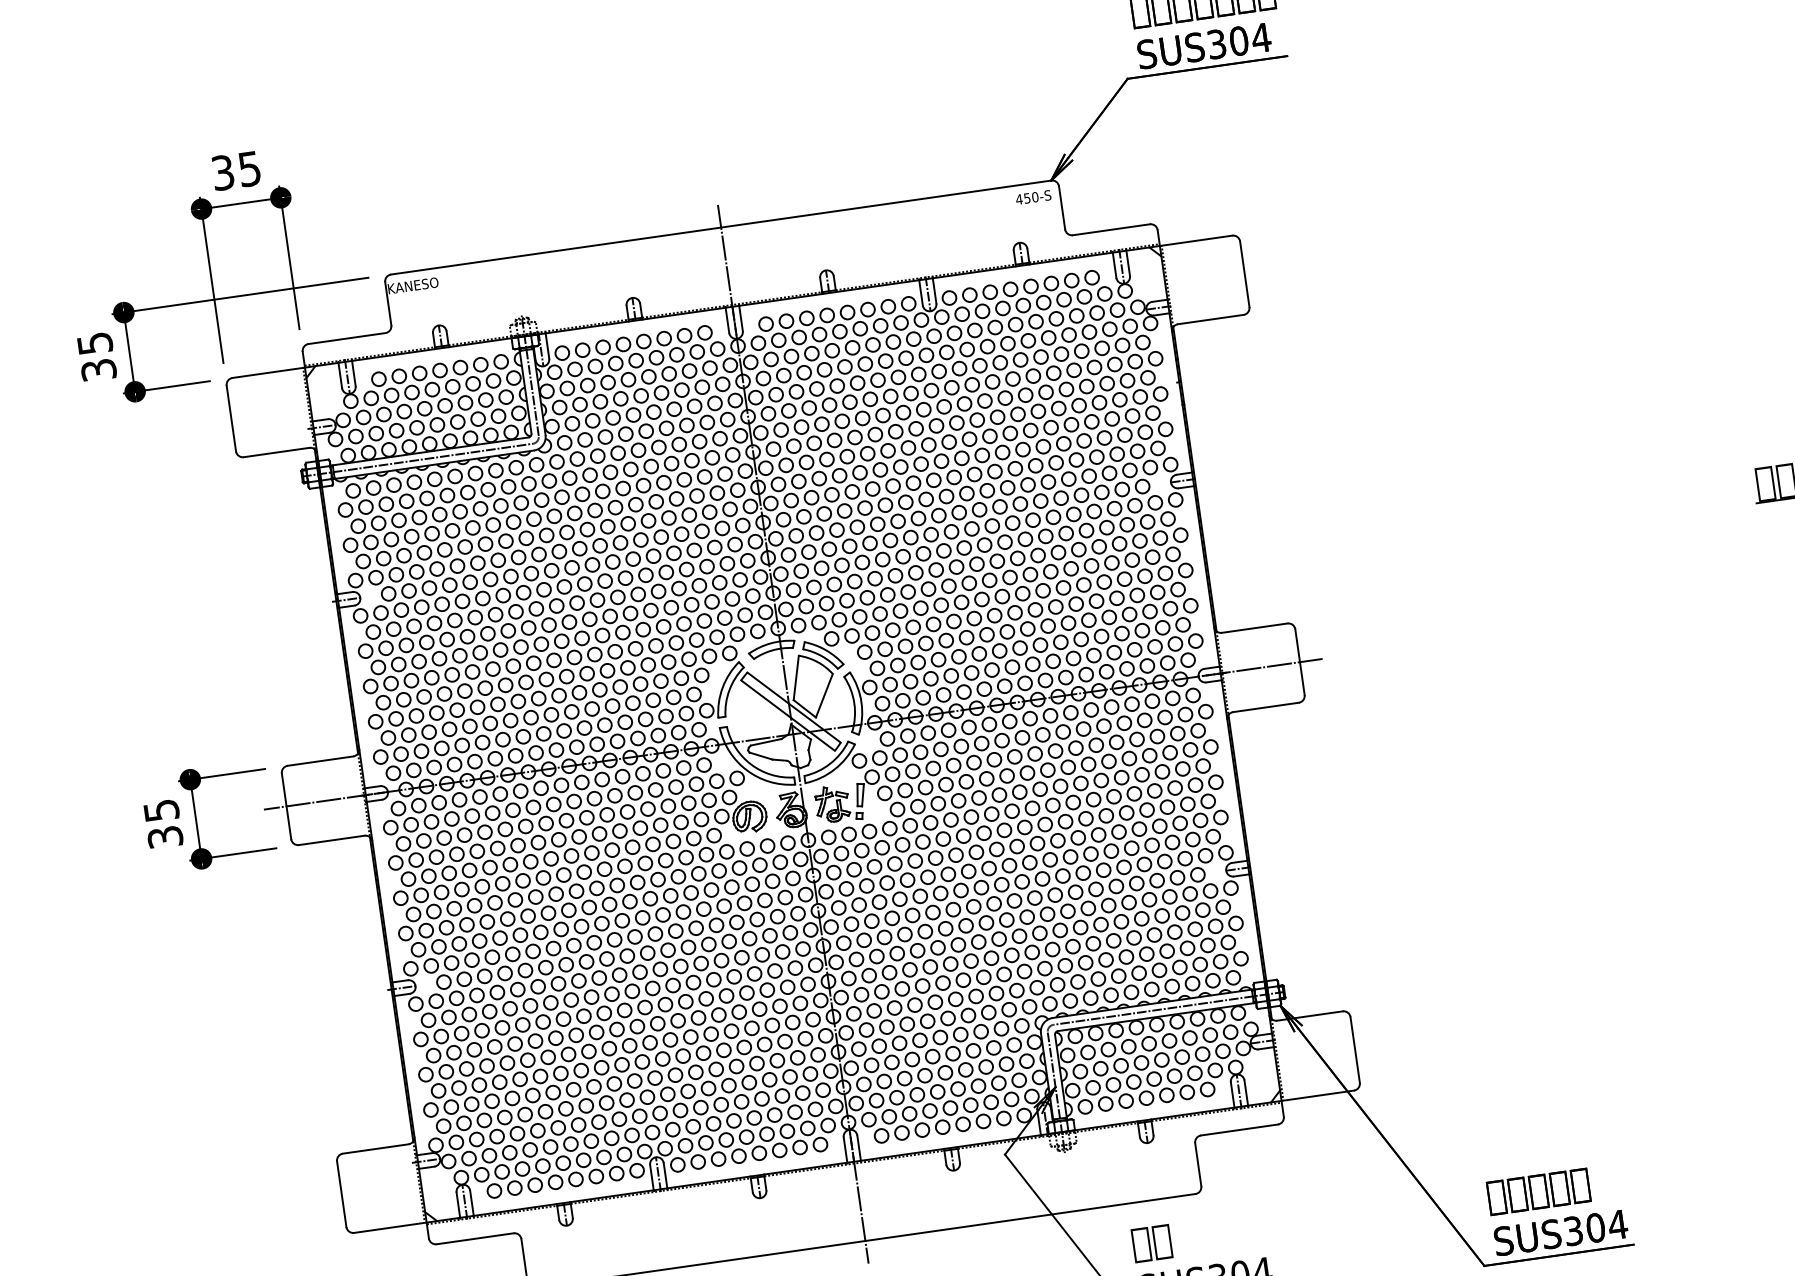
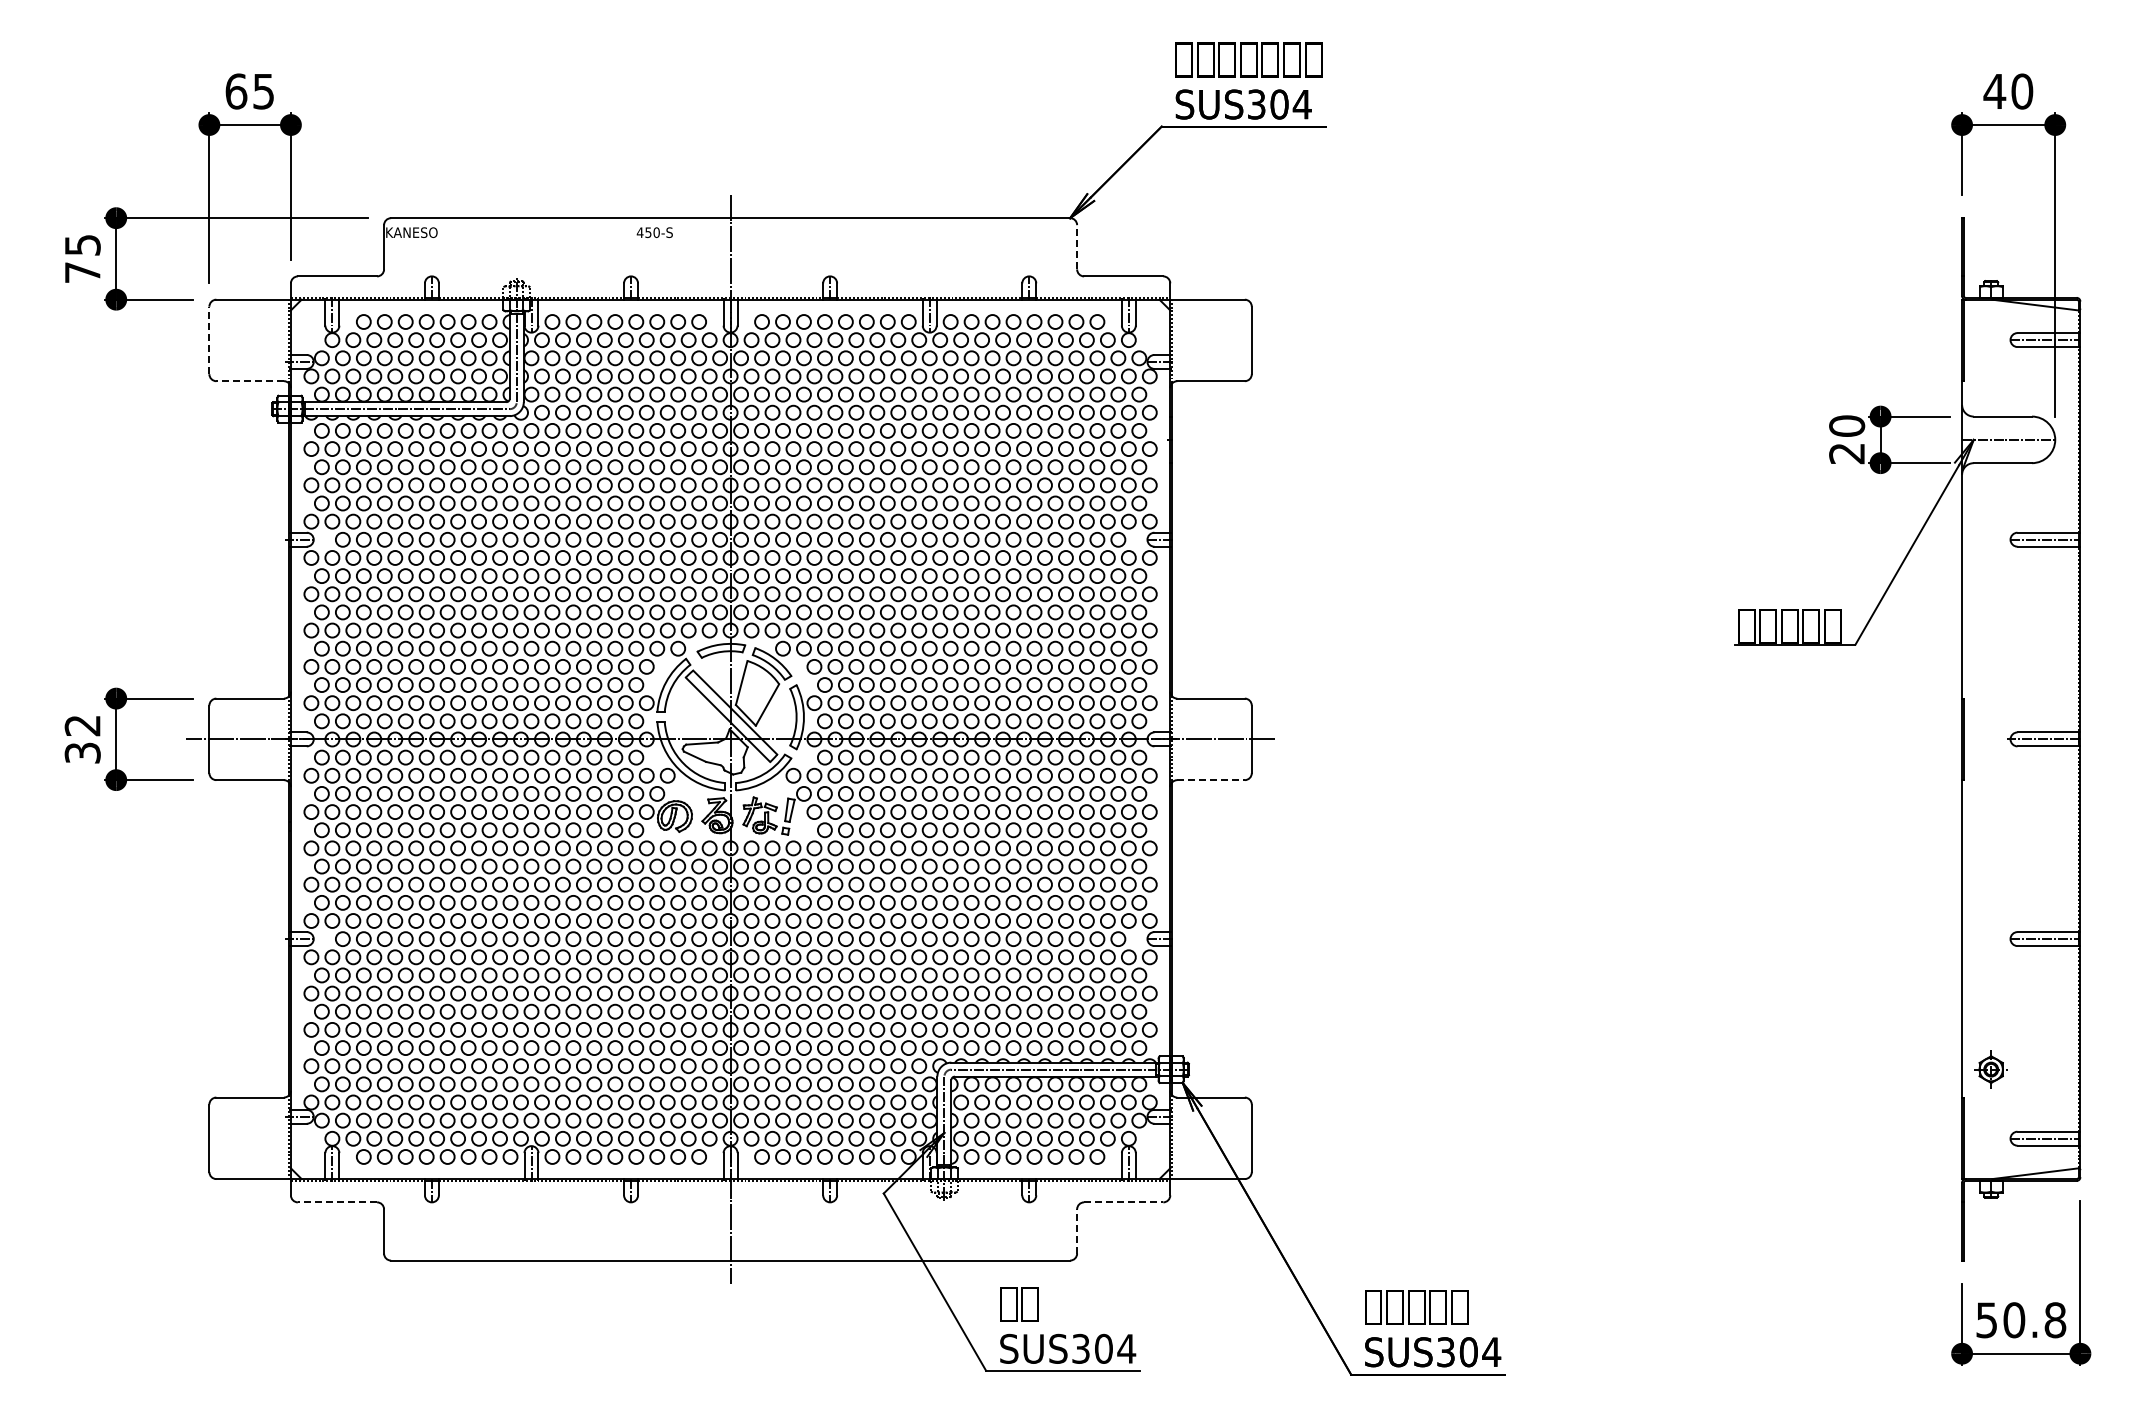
text: (223, 172) -> (236, 91), 35 -> 65
text: (1033, 197) -> (654, 232), moved
line: (1062, 207) -> (1077, 246), solid -> dashed
text: (98, 370) -> (82, 272), 35 -> 75
line: (231, 418) -> (209, 340), solid -> dashed
line: (276, 452) -> (250, 381), solid -> dashed
line: (1266, 707) -> (1211, 780), solid -> dashed
text: (161, 810) -> (82, 725), 35 -> 32
line: (1239, 1130) -> (1123, 1202), solid -> dashed
line: (1198, 1163) -> (1077, 1230), solid -> dashed
line: (475, 1238) -> (337, 1202), solid -> dashed

